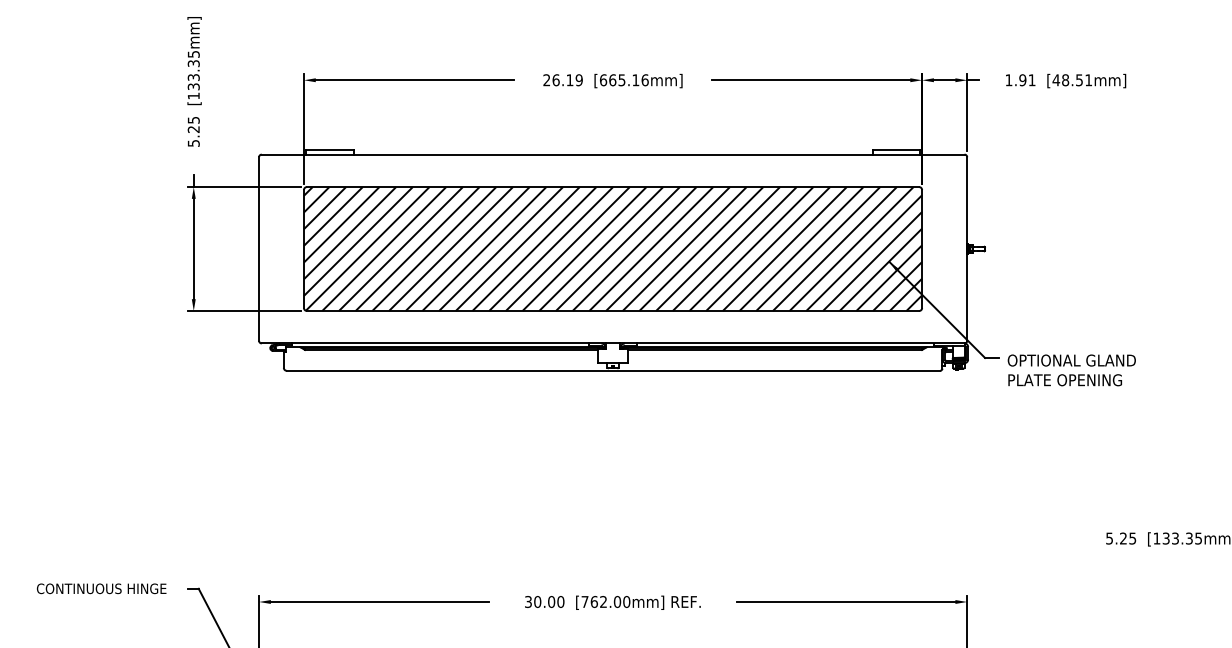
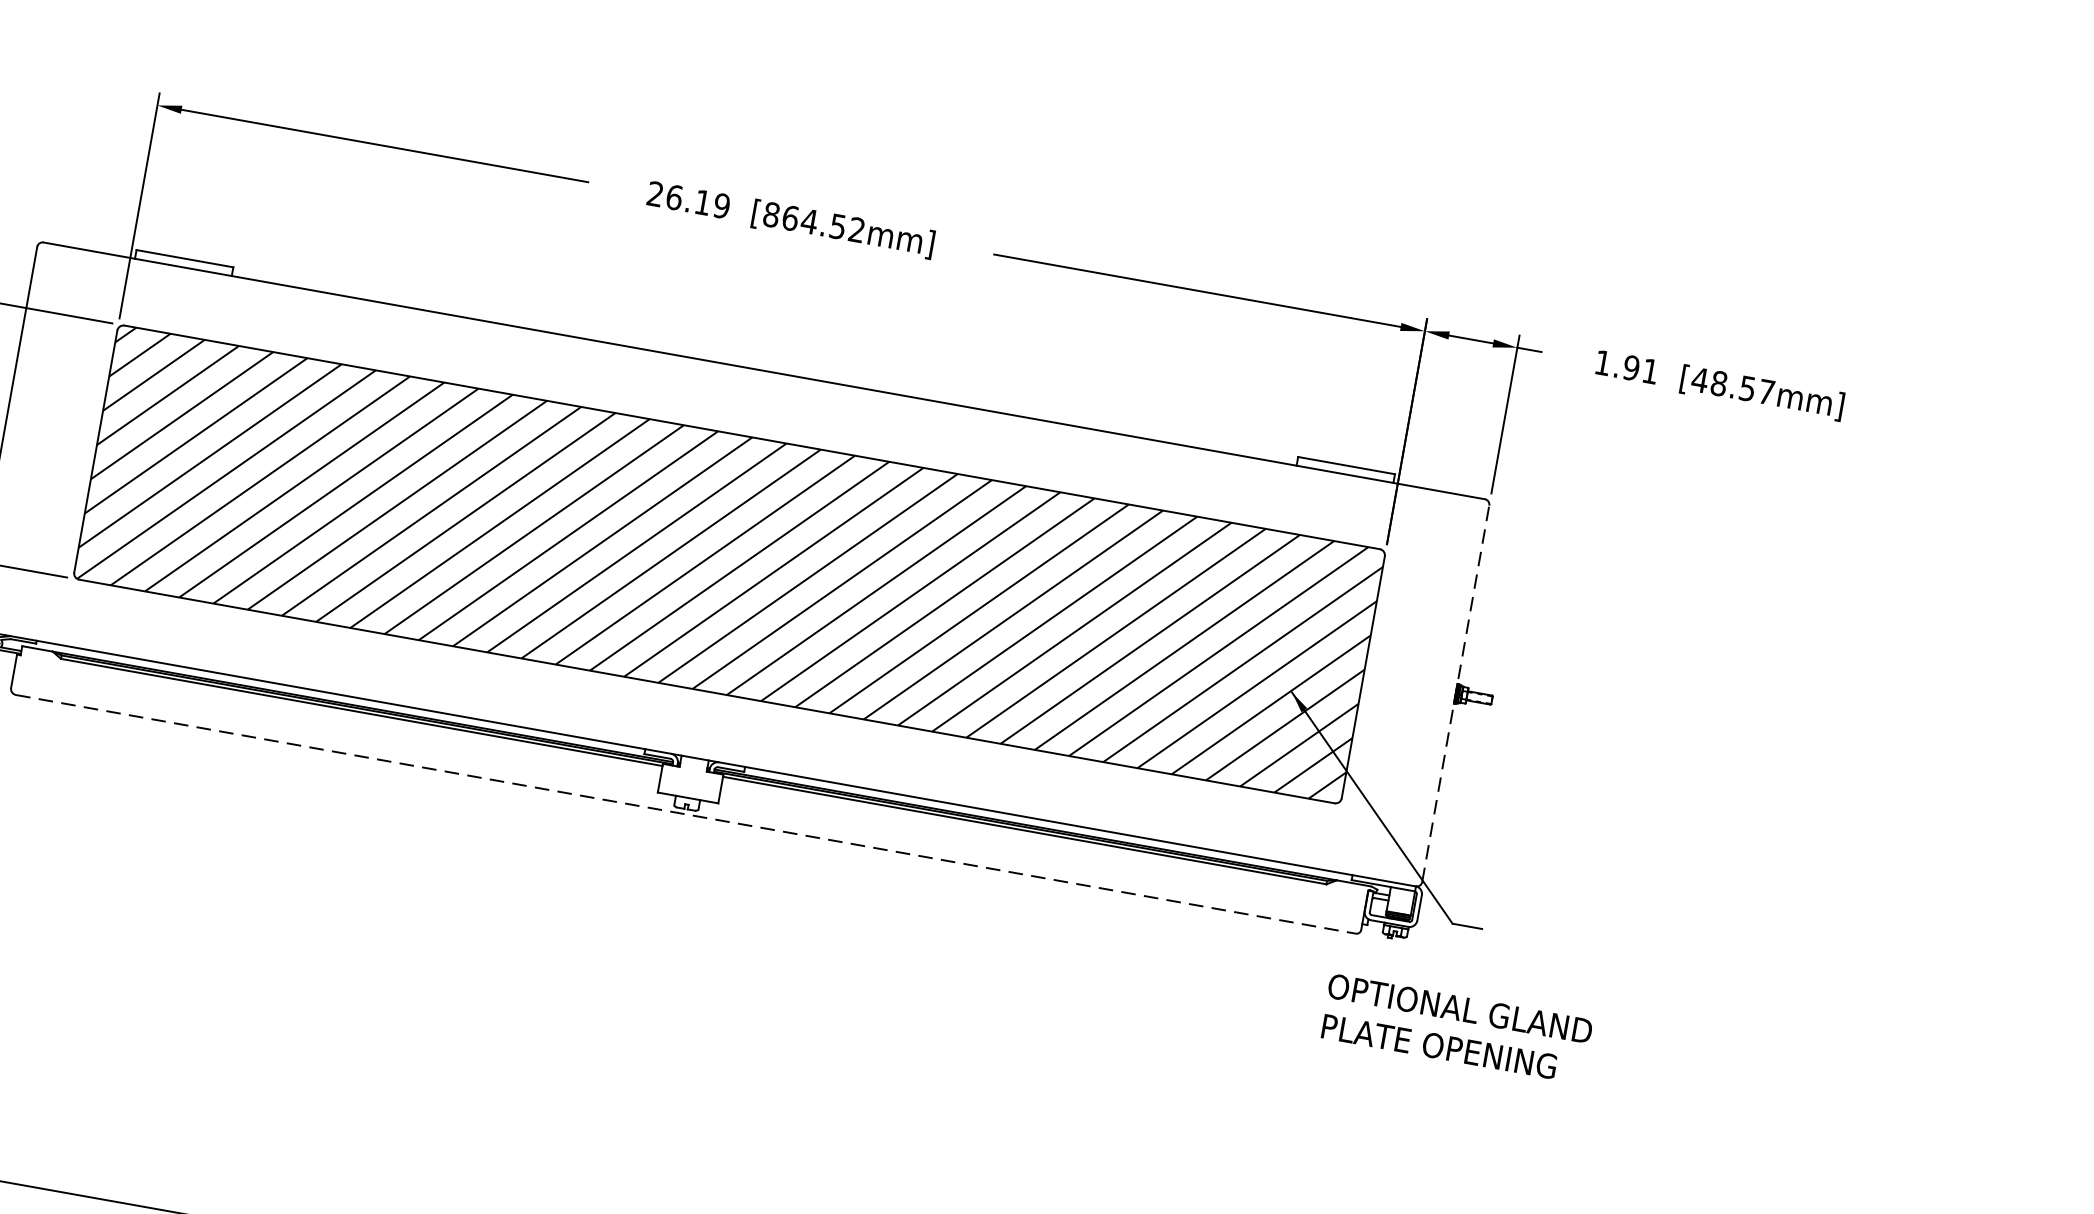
text: (624, 80) -> (814, 223), [665.16mm] -> [864.52mm]
text: (1088, 80) -> (1766, 392), [48.51mm] -> [48.57mm]
line: (967, 249) -> (1456, 694), solid -> dashed
line: (613, 370) -> (686, 813), solid -> dashed
text: (1071, 370) -> (1455, 1029), moved

